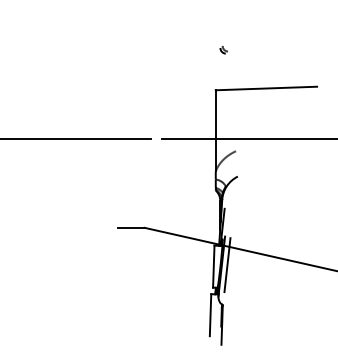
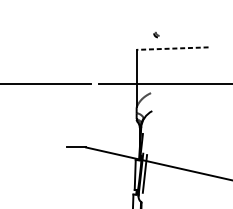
part: (223, 50) -> (156, 35), moved
line: (266, 88) -> (172, 48), solid -> dashed

